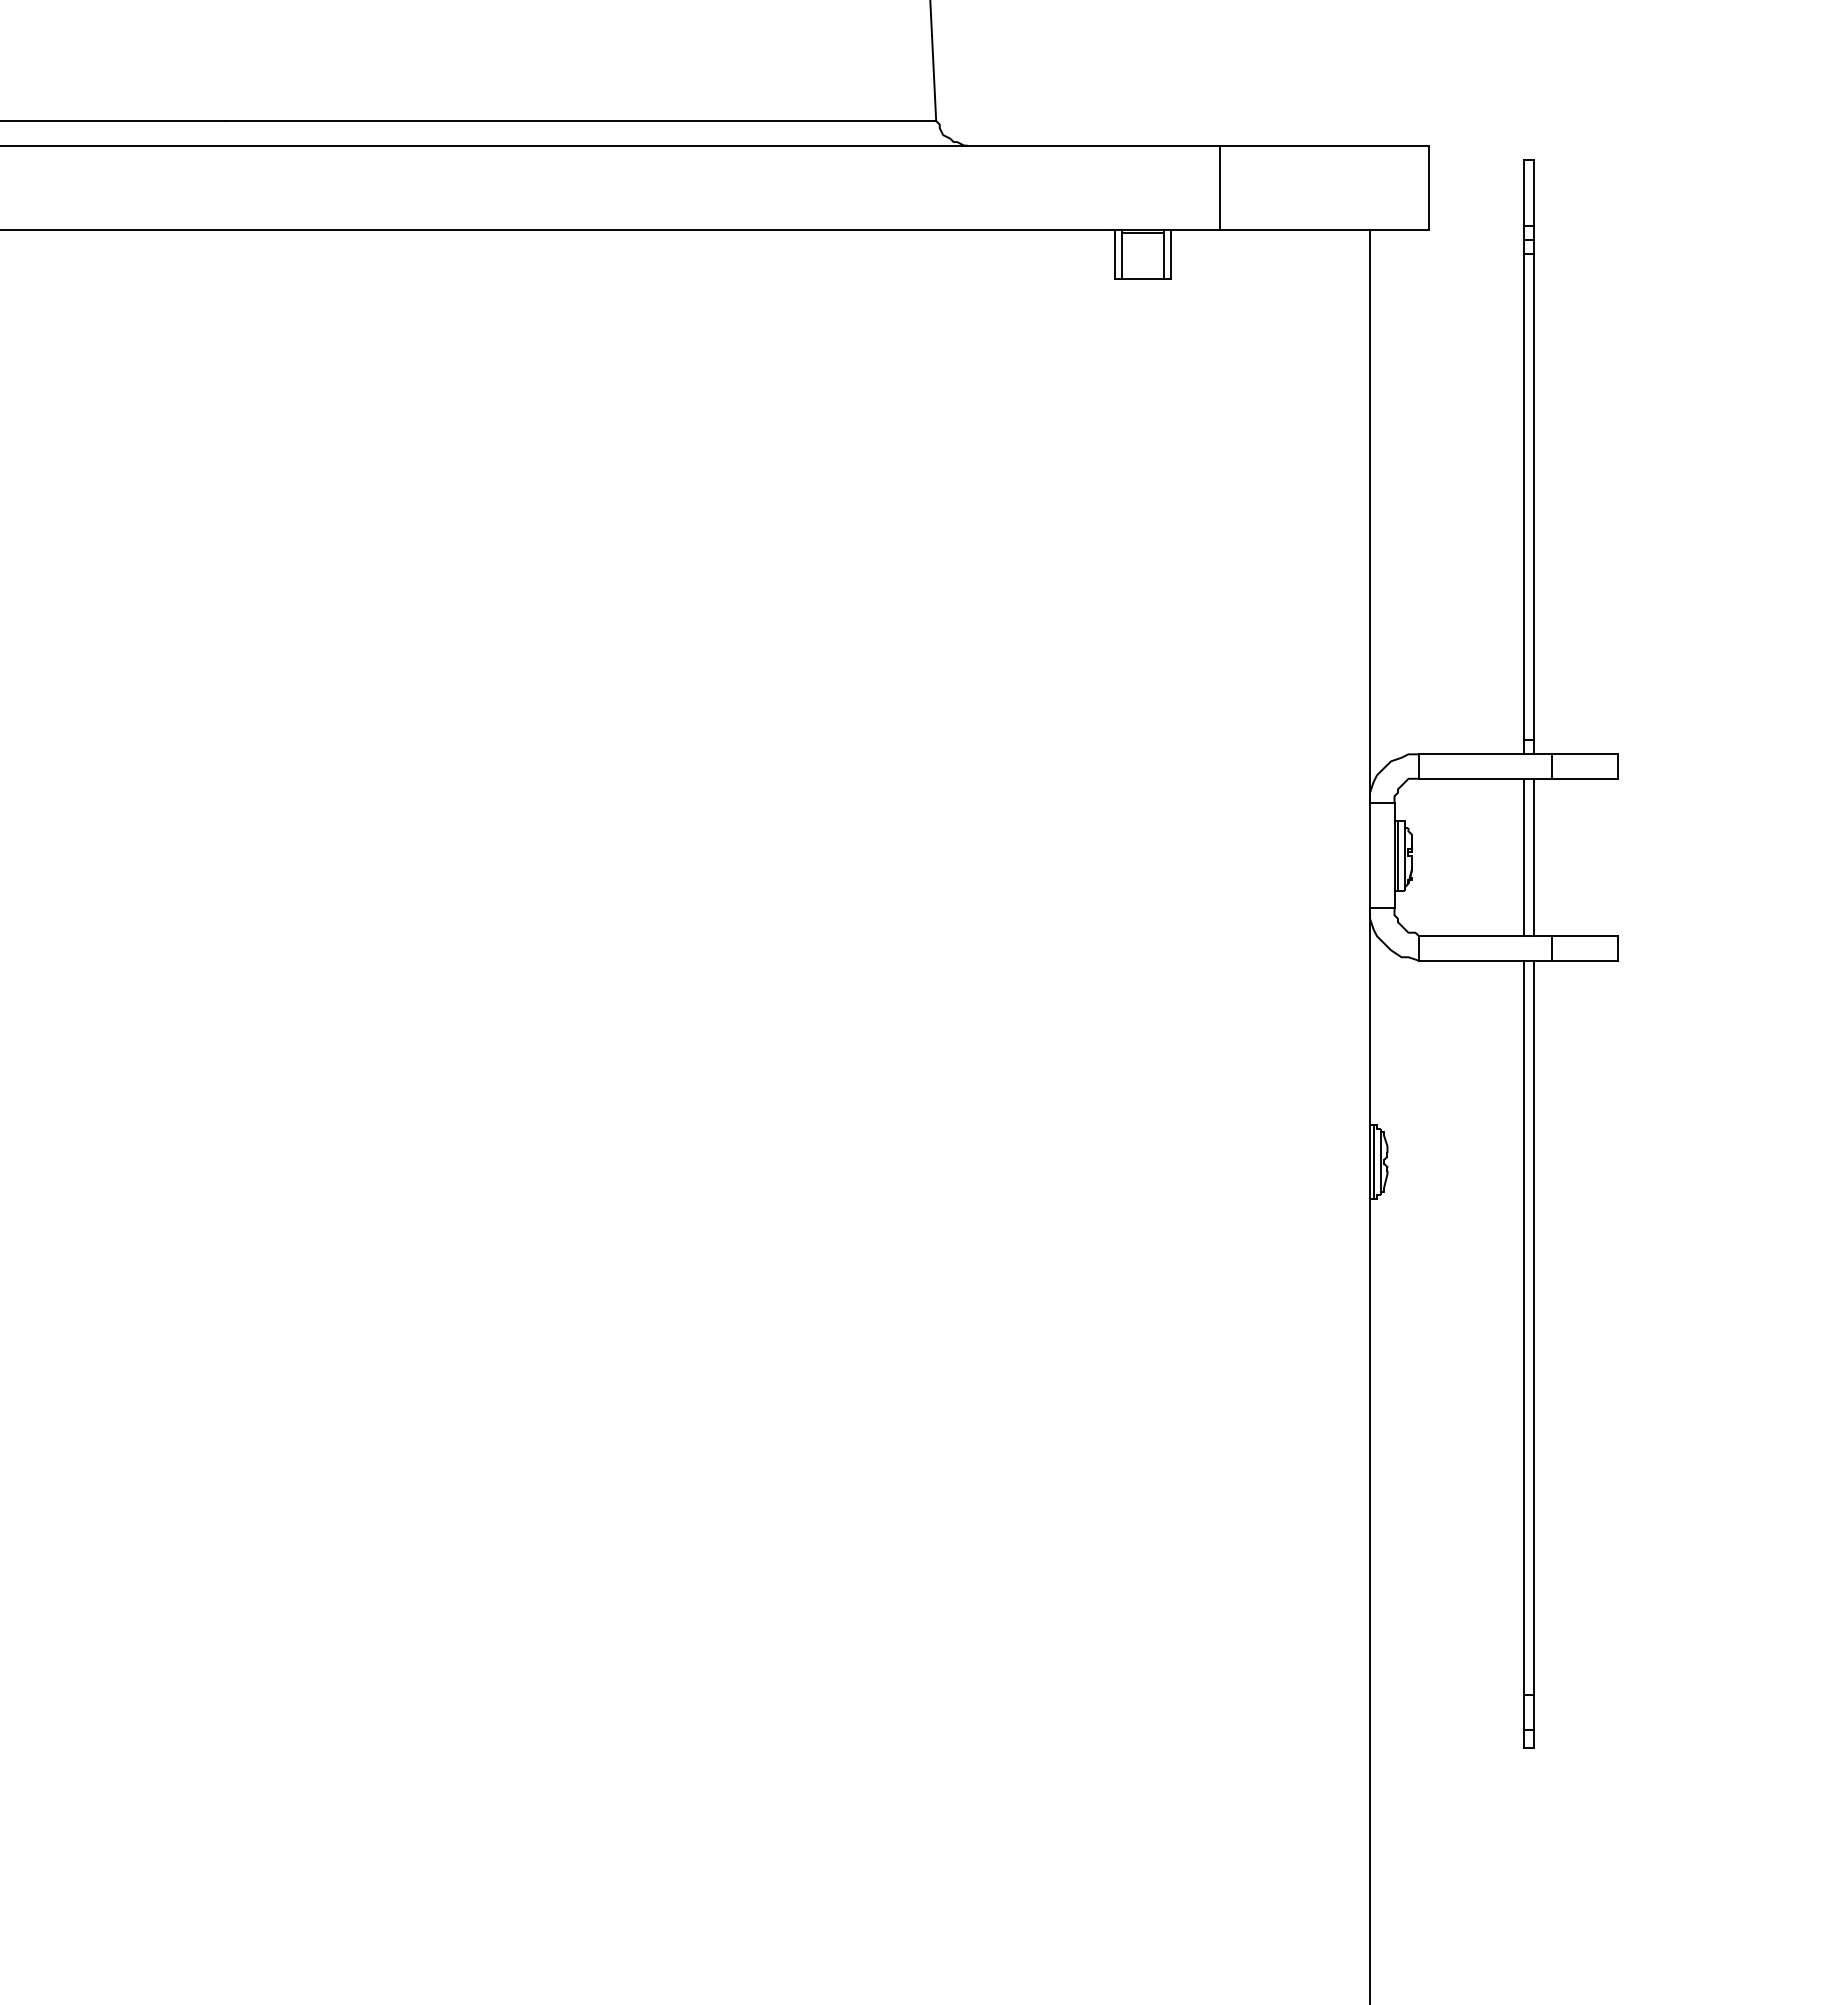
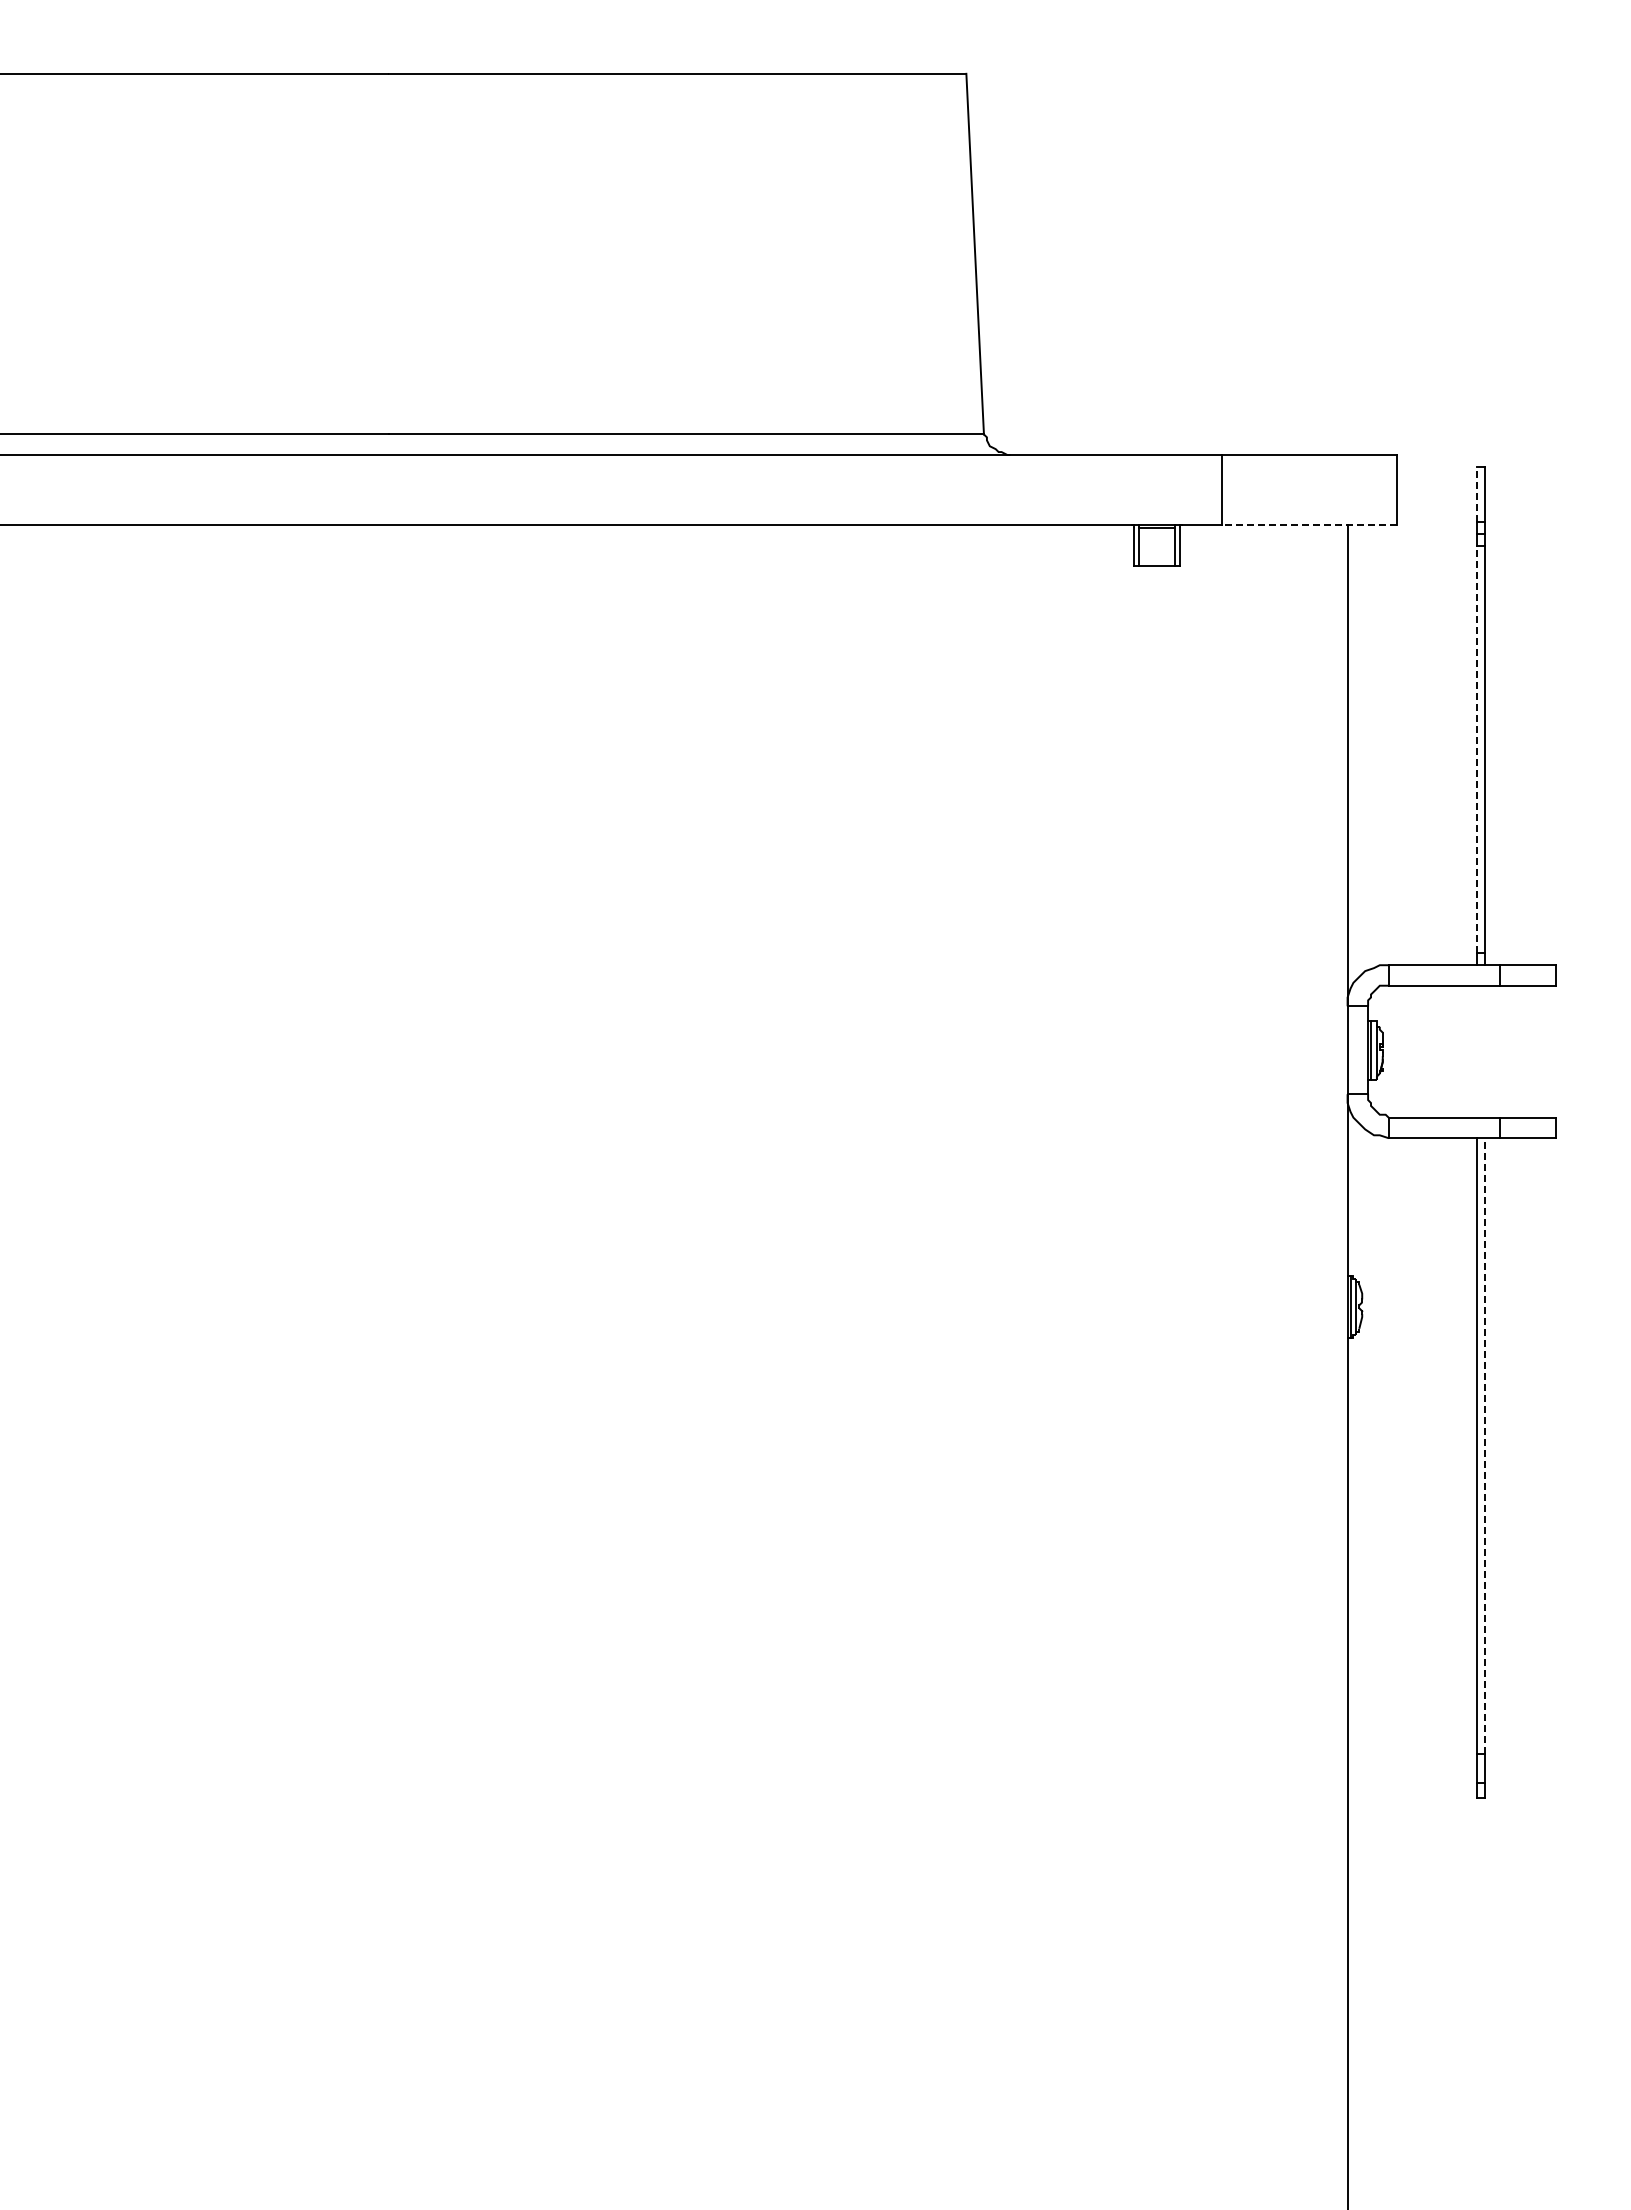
line: (1523, 192) -> (1476, 494), solid -> dashed
line: (1324, 229) -> (1309, 525), solid -> dashed
line: (1523, 496) -> (1476, 749), solid -> dashed
line: (1523, 857) -> (1476, 1051), removed
line: (1534, 857) -> (1485, 1051), removed
line: (1534, 1328) -> (1485, 1446), solid -> dashed

